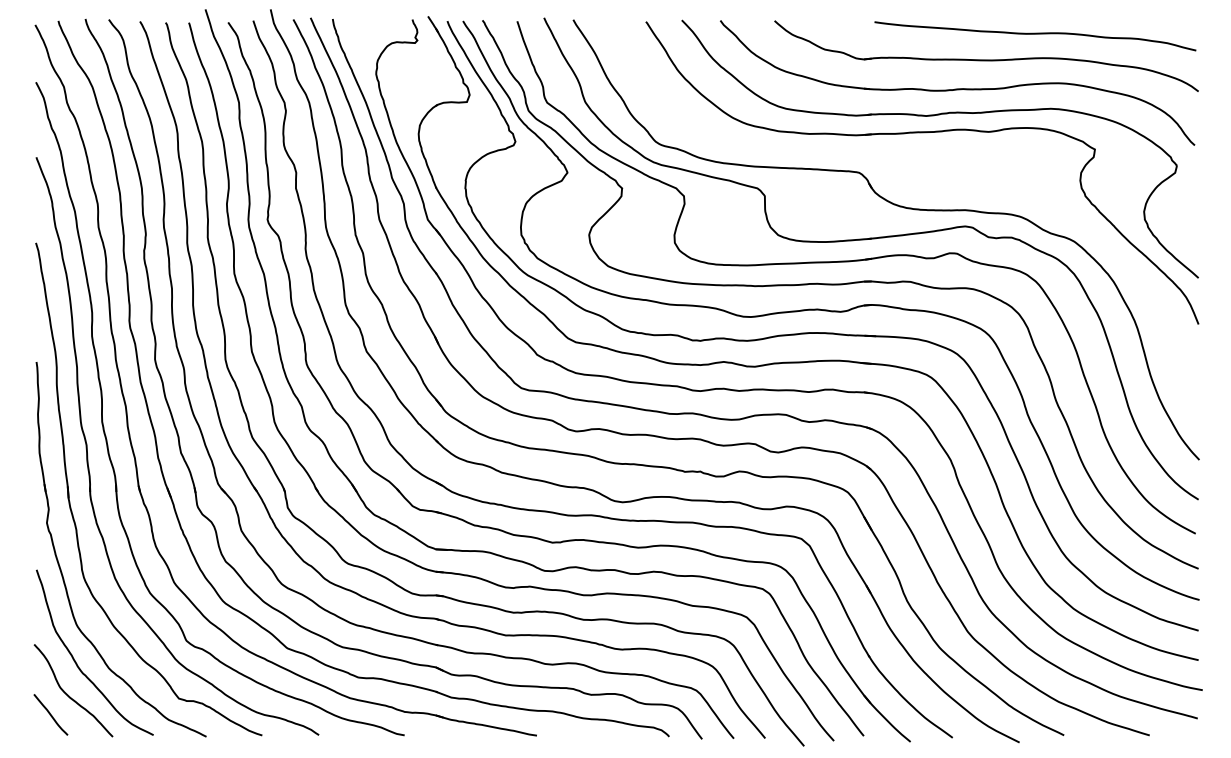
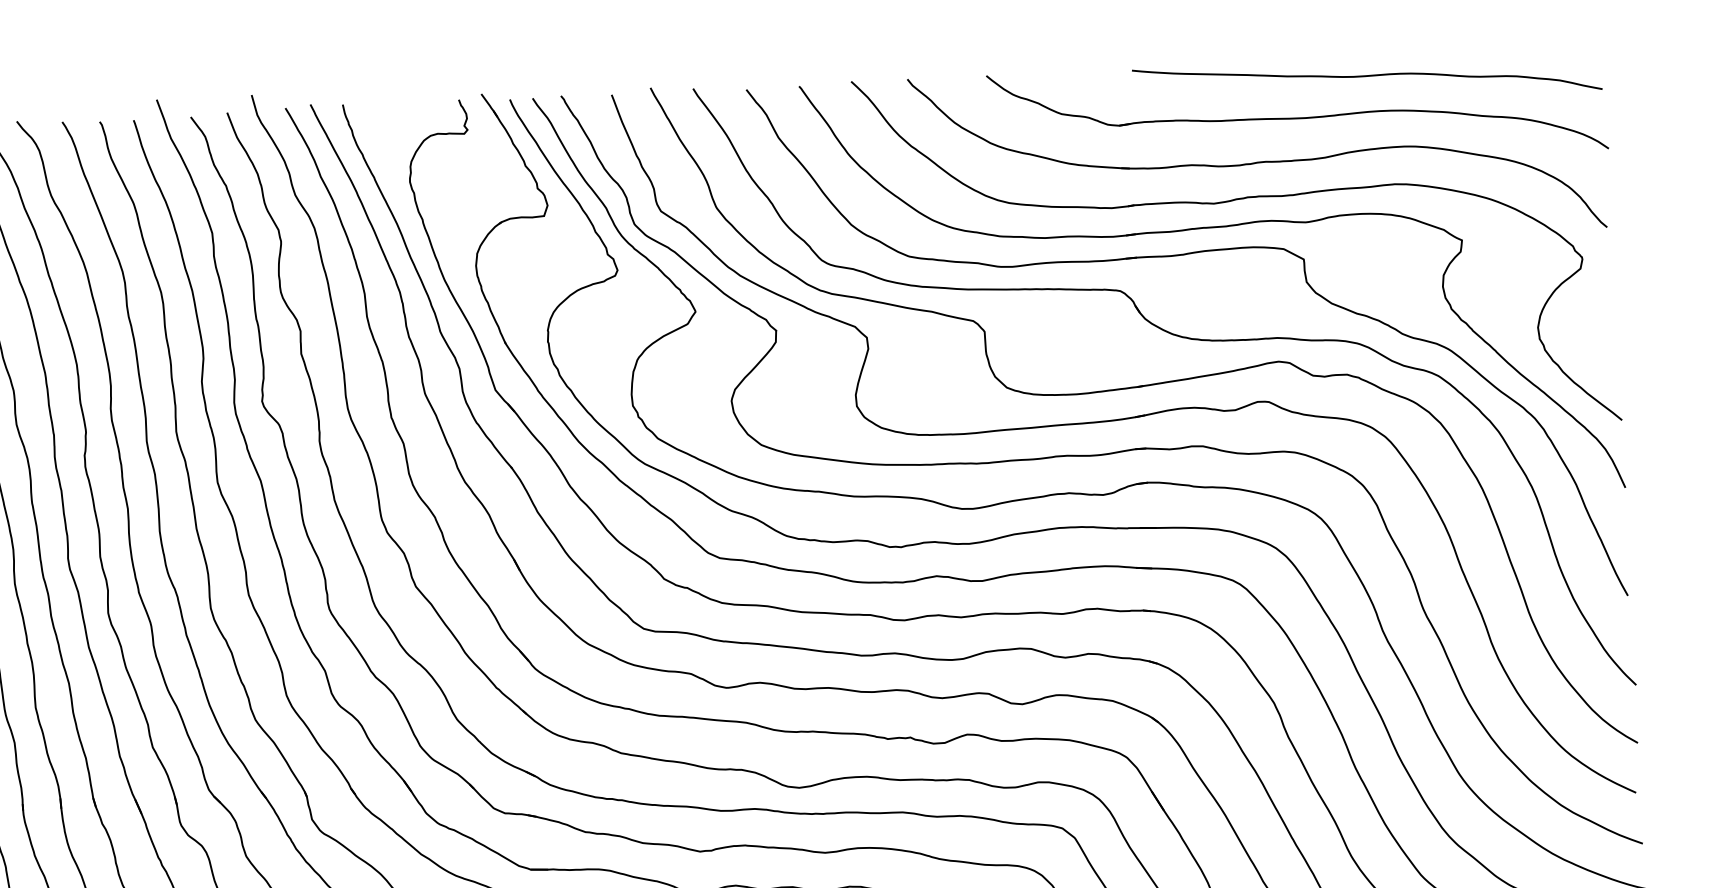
part: (899, 151) -> (1177, 257), added

